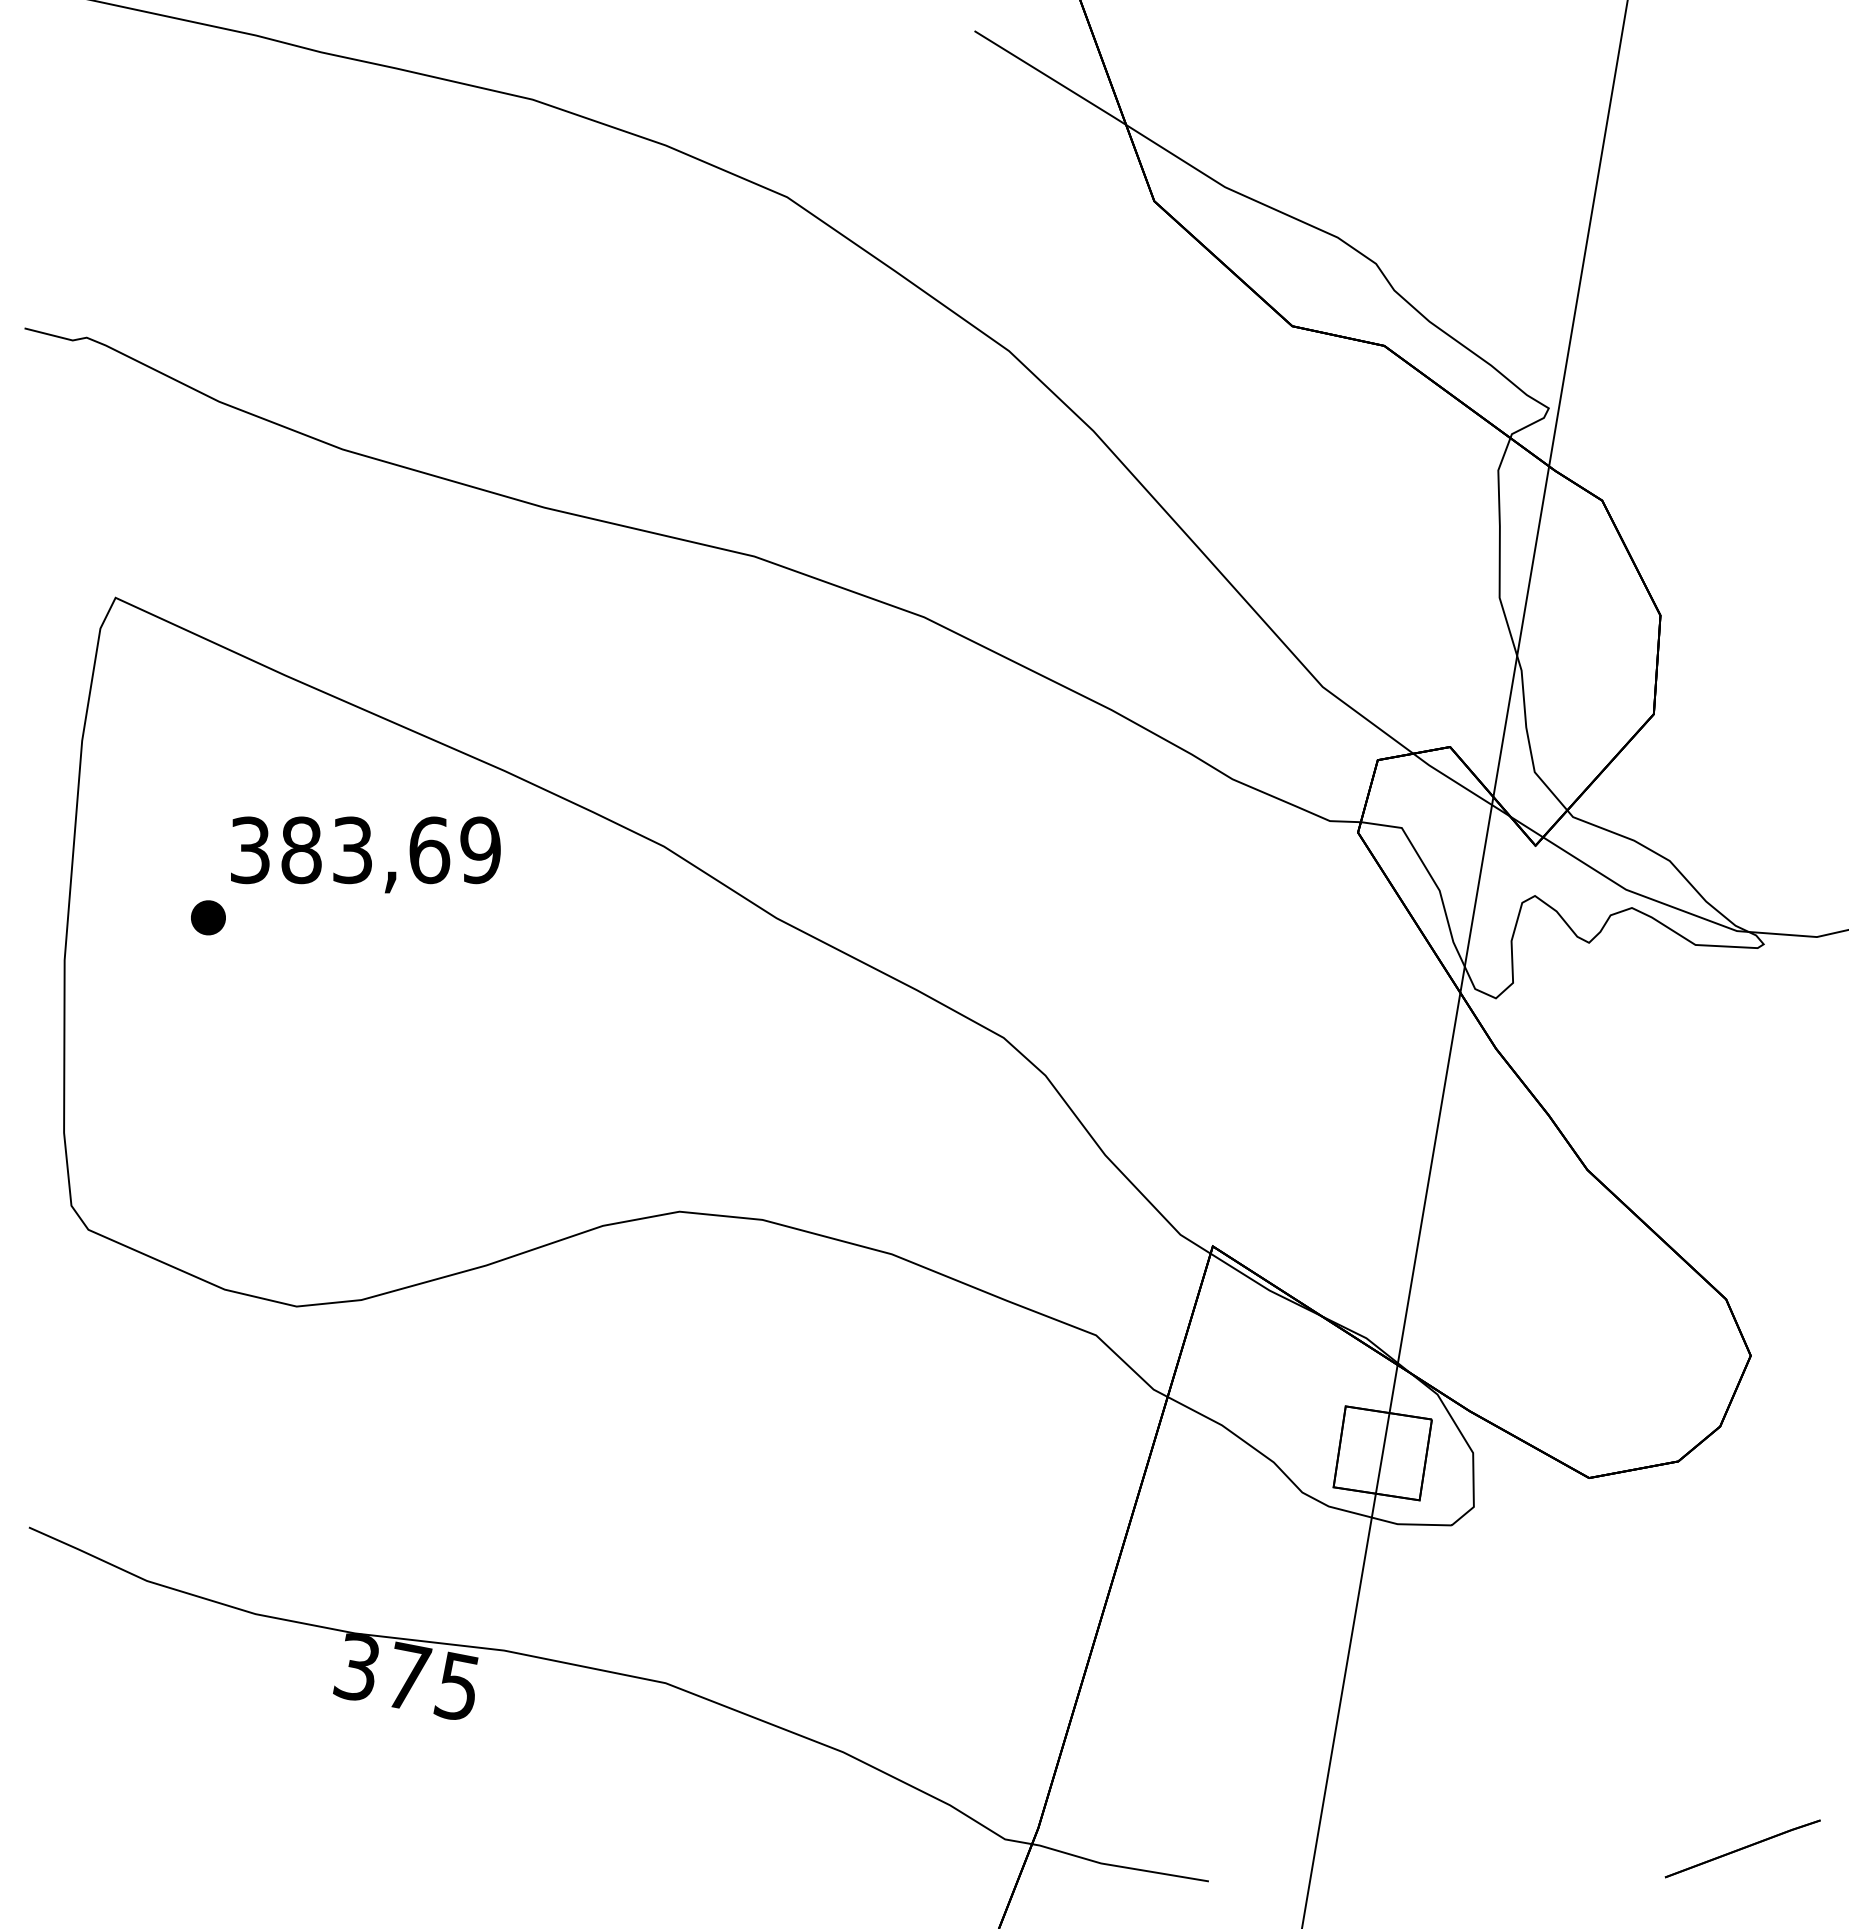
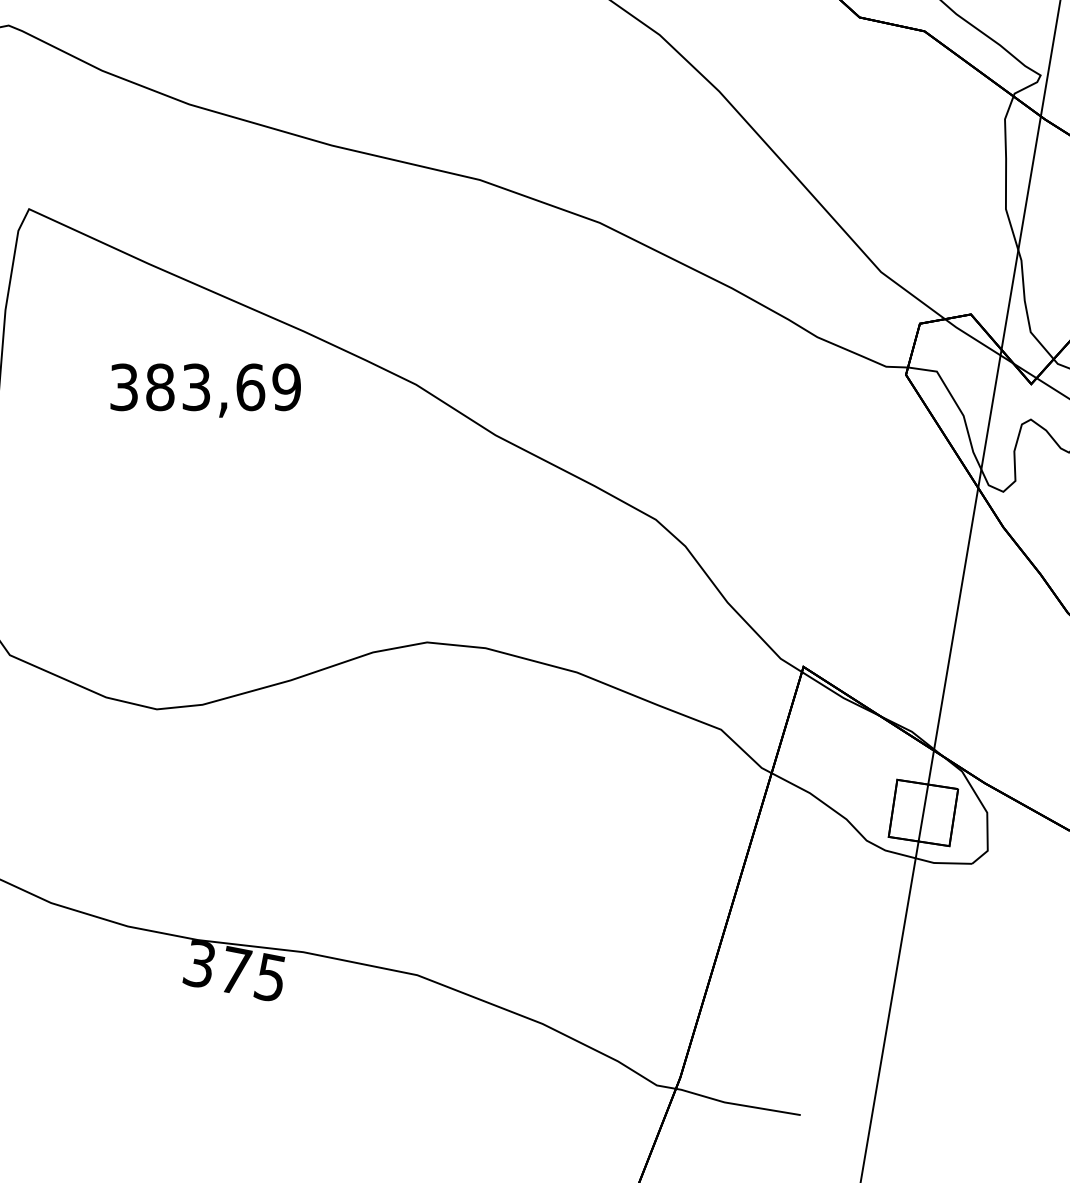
part: (208, 917) -> (94, 434), removed

